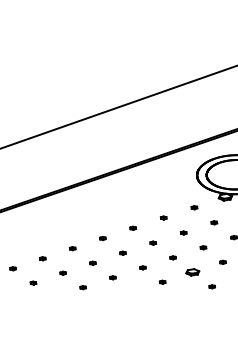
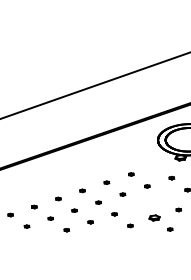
part: (193, 206) -> (155, 165), removed
part: (202, 248) -> (162, 198), removed
part: (172, 258) -> (138, 206), removed

